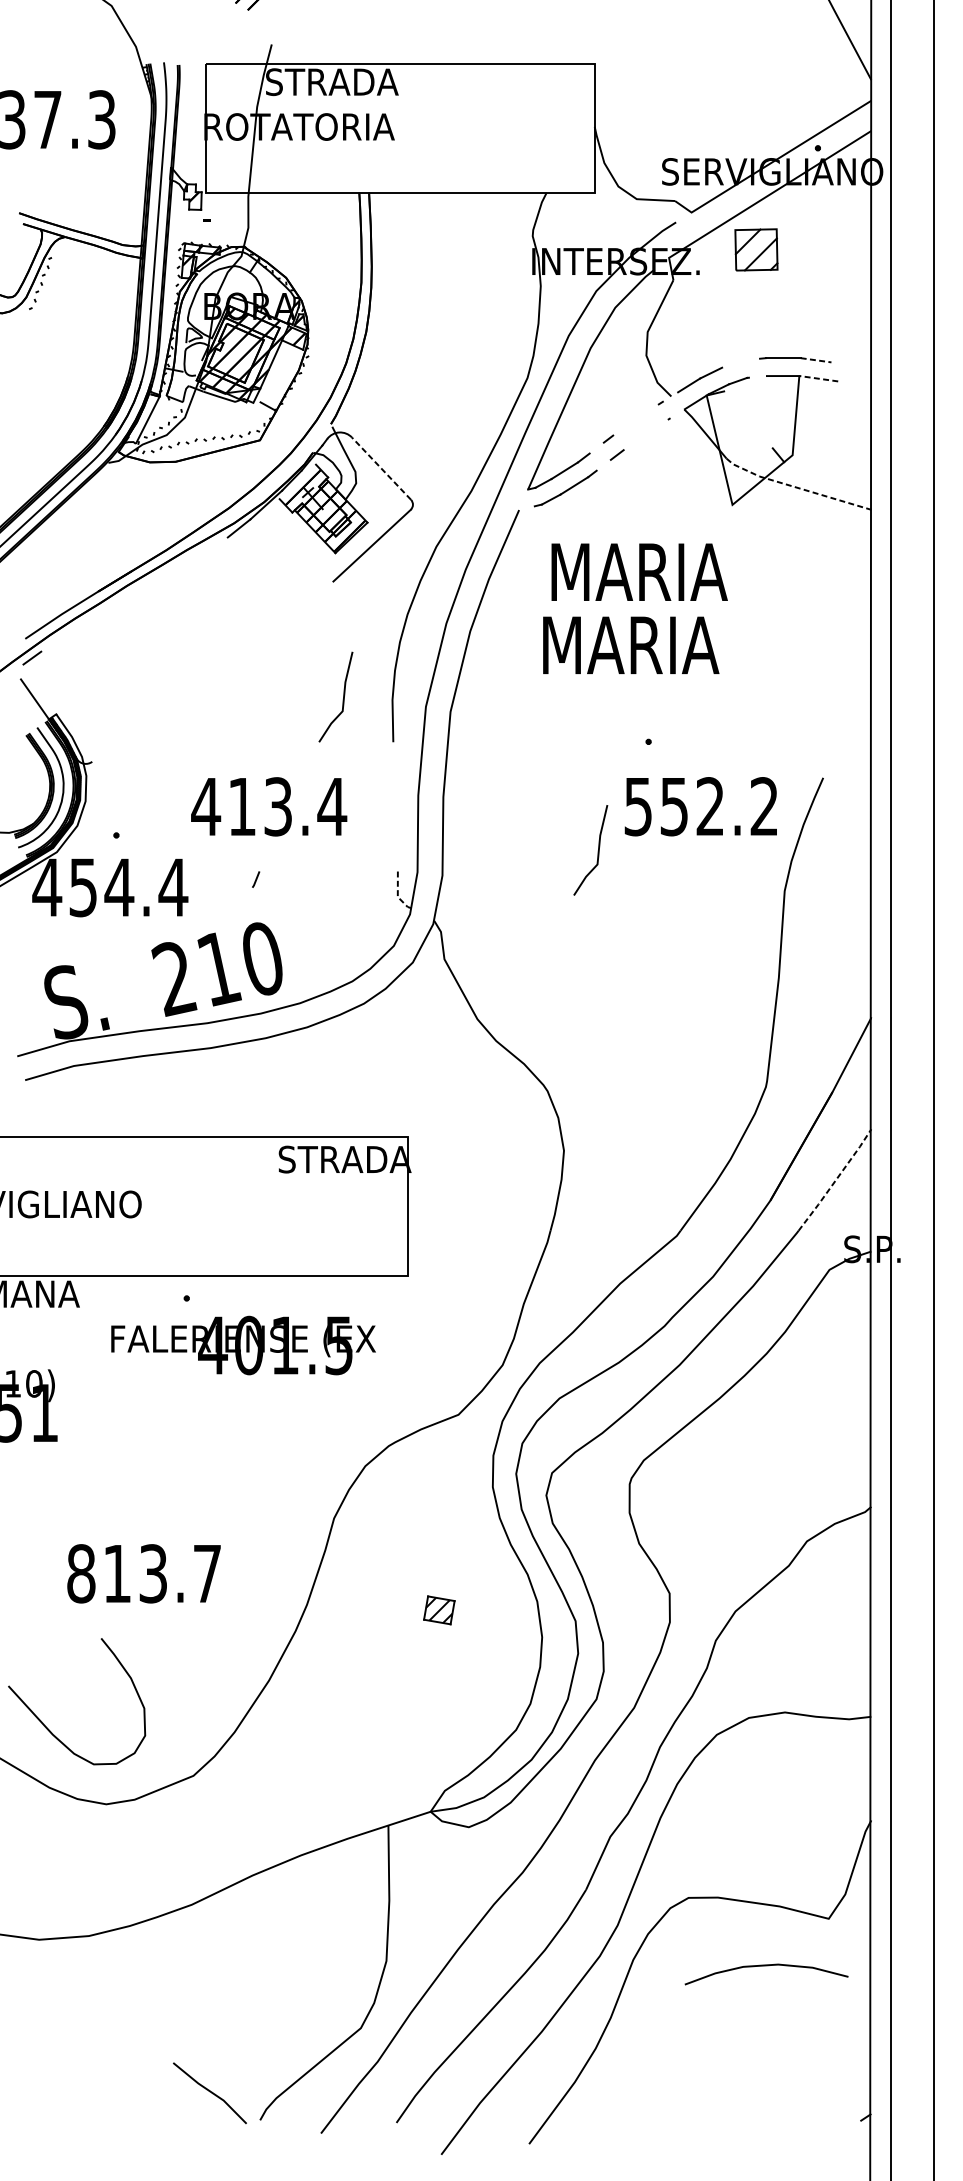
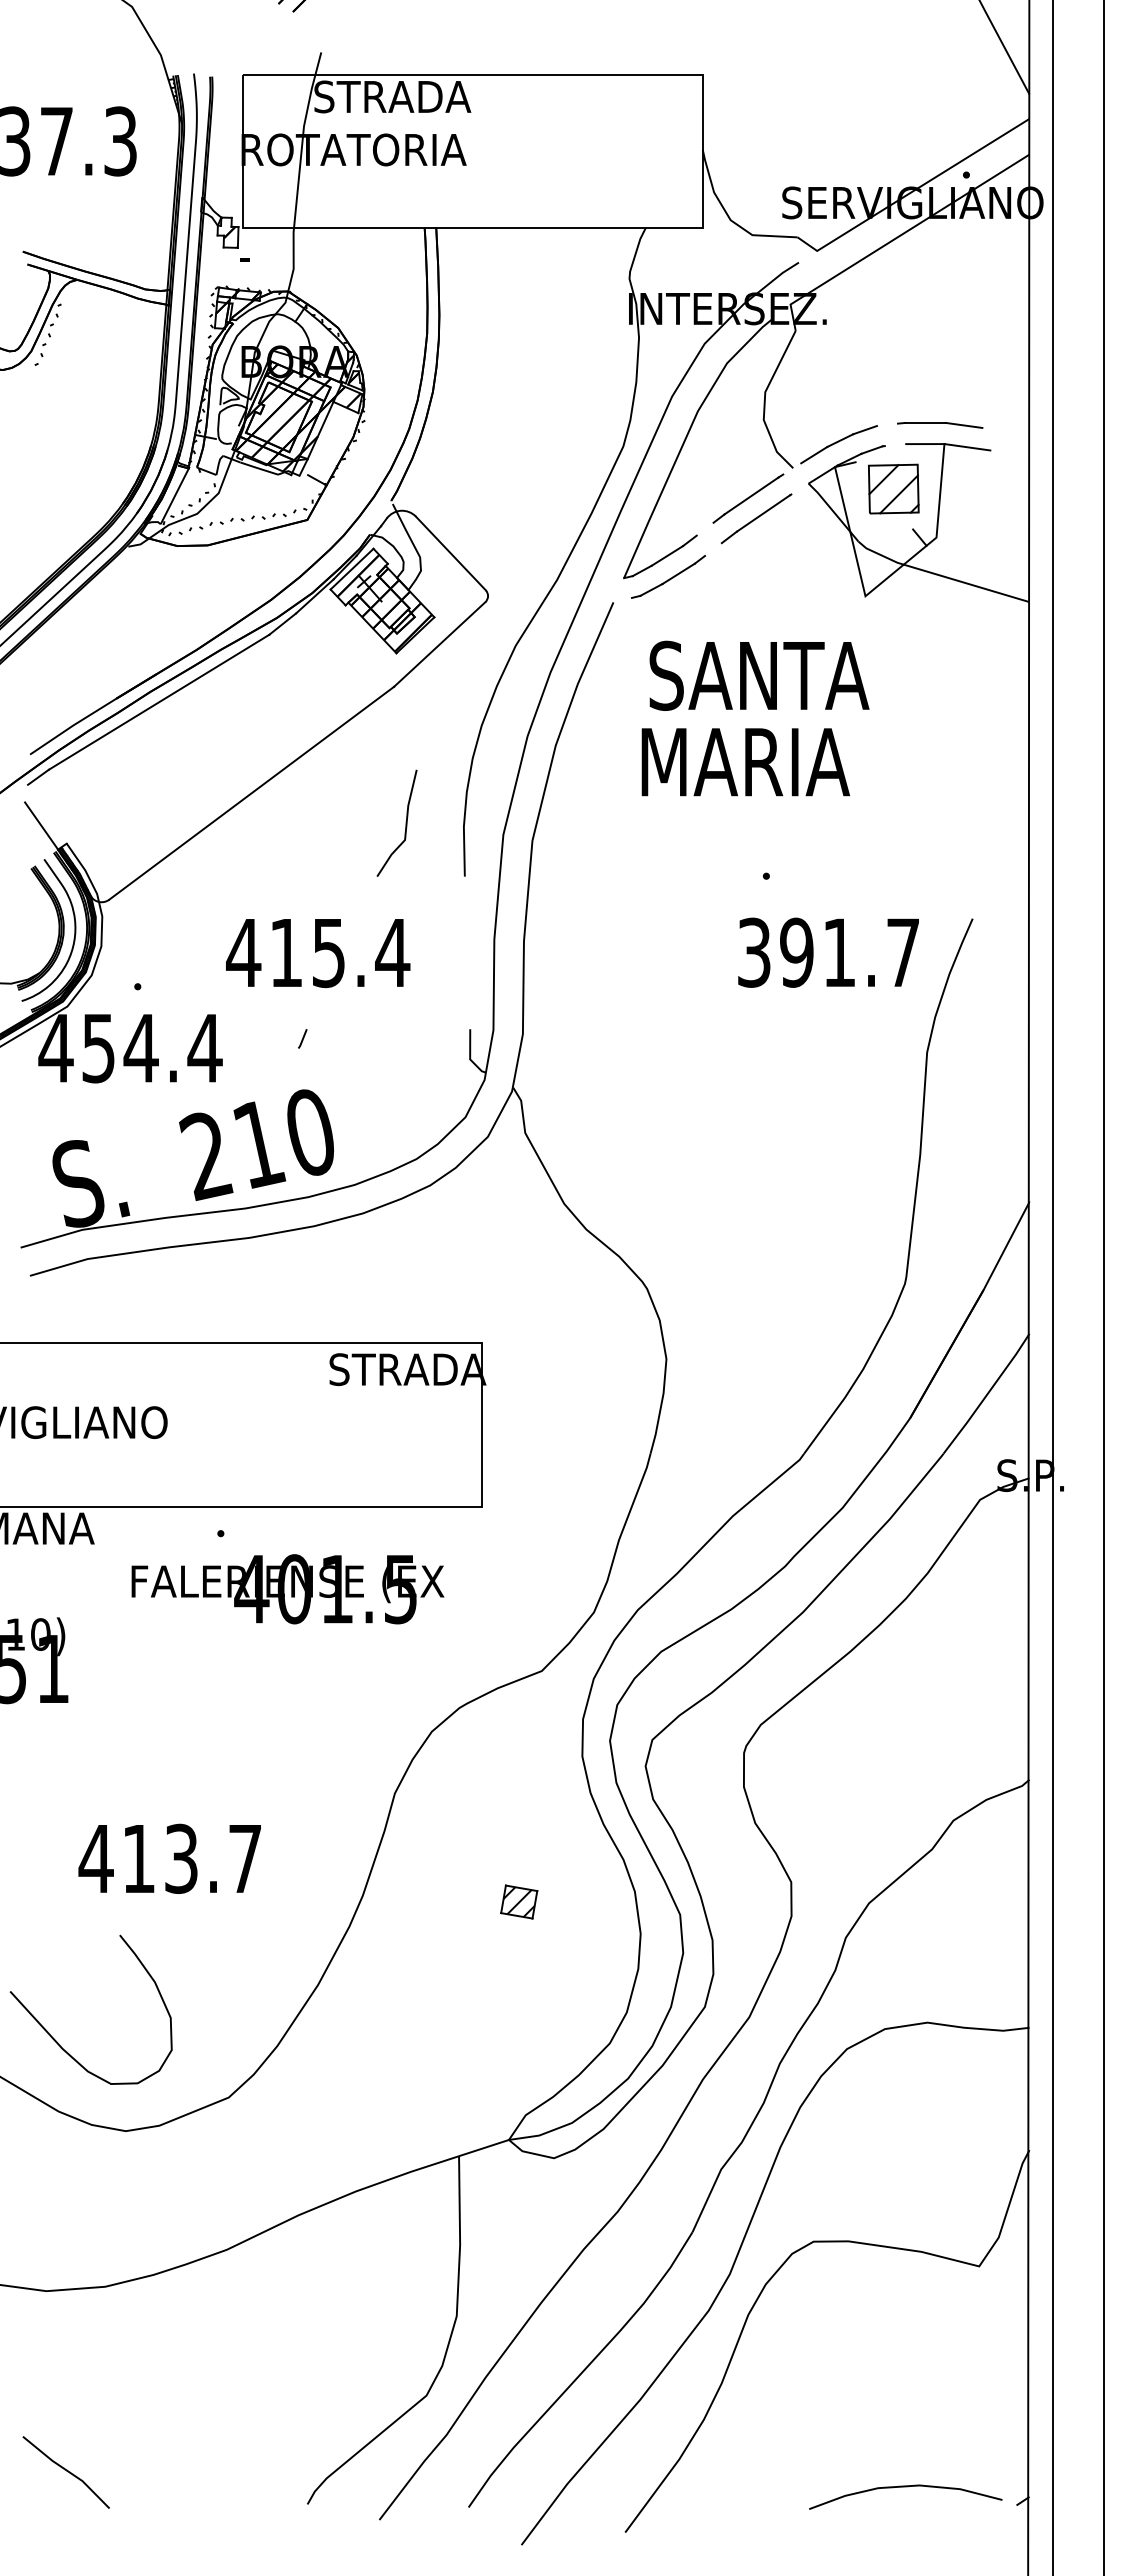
part: (756, 249) -> (893, 488), moved
line: (816, 360) -> (964, 425), dashed -> solid
line: (731, 364) -> (864, 430), added
line: (818, 378) -> (966, 447), dashed -> solid
line: (636, 419) -> (751, 495), added
line: (646, 434) -> (763, 513), added
line: (381, 468) -> (450, 553), dashed -> solid
line: (297, 481) -> (351, 568), added
line: (796, 487) -> (940, 575), dashed -> solid
text: (642, 571) -> (759, 675), MARIA -> SANTA
line: (133, 593) -> (158, 701), added
line: (212, 671) -> (251, 792), added
text: (277, 806) -> (328, 952), 413.4 -> 415.4
text: (701, 806) -> (828, 952), 552.2 -> 391.7
line: (597, 849) -> (706, 1003), removed
line: (398, 893) -> (470, 1055), dashed -> solid
line: (835, 1180) -> (987, 1394), dashed -> solid
text: (80, 1573) -> (95, 1858), 813.7 -> 413.7
curve: (766, 1966) -> (905, 2487), moved
line: (210, 2092) -> (66, 2471), moved

